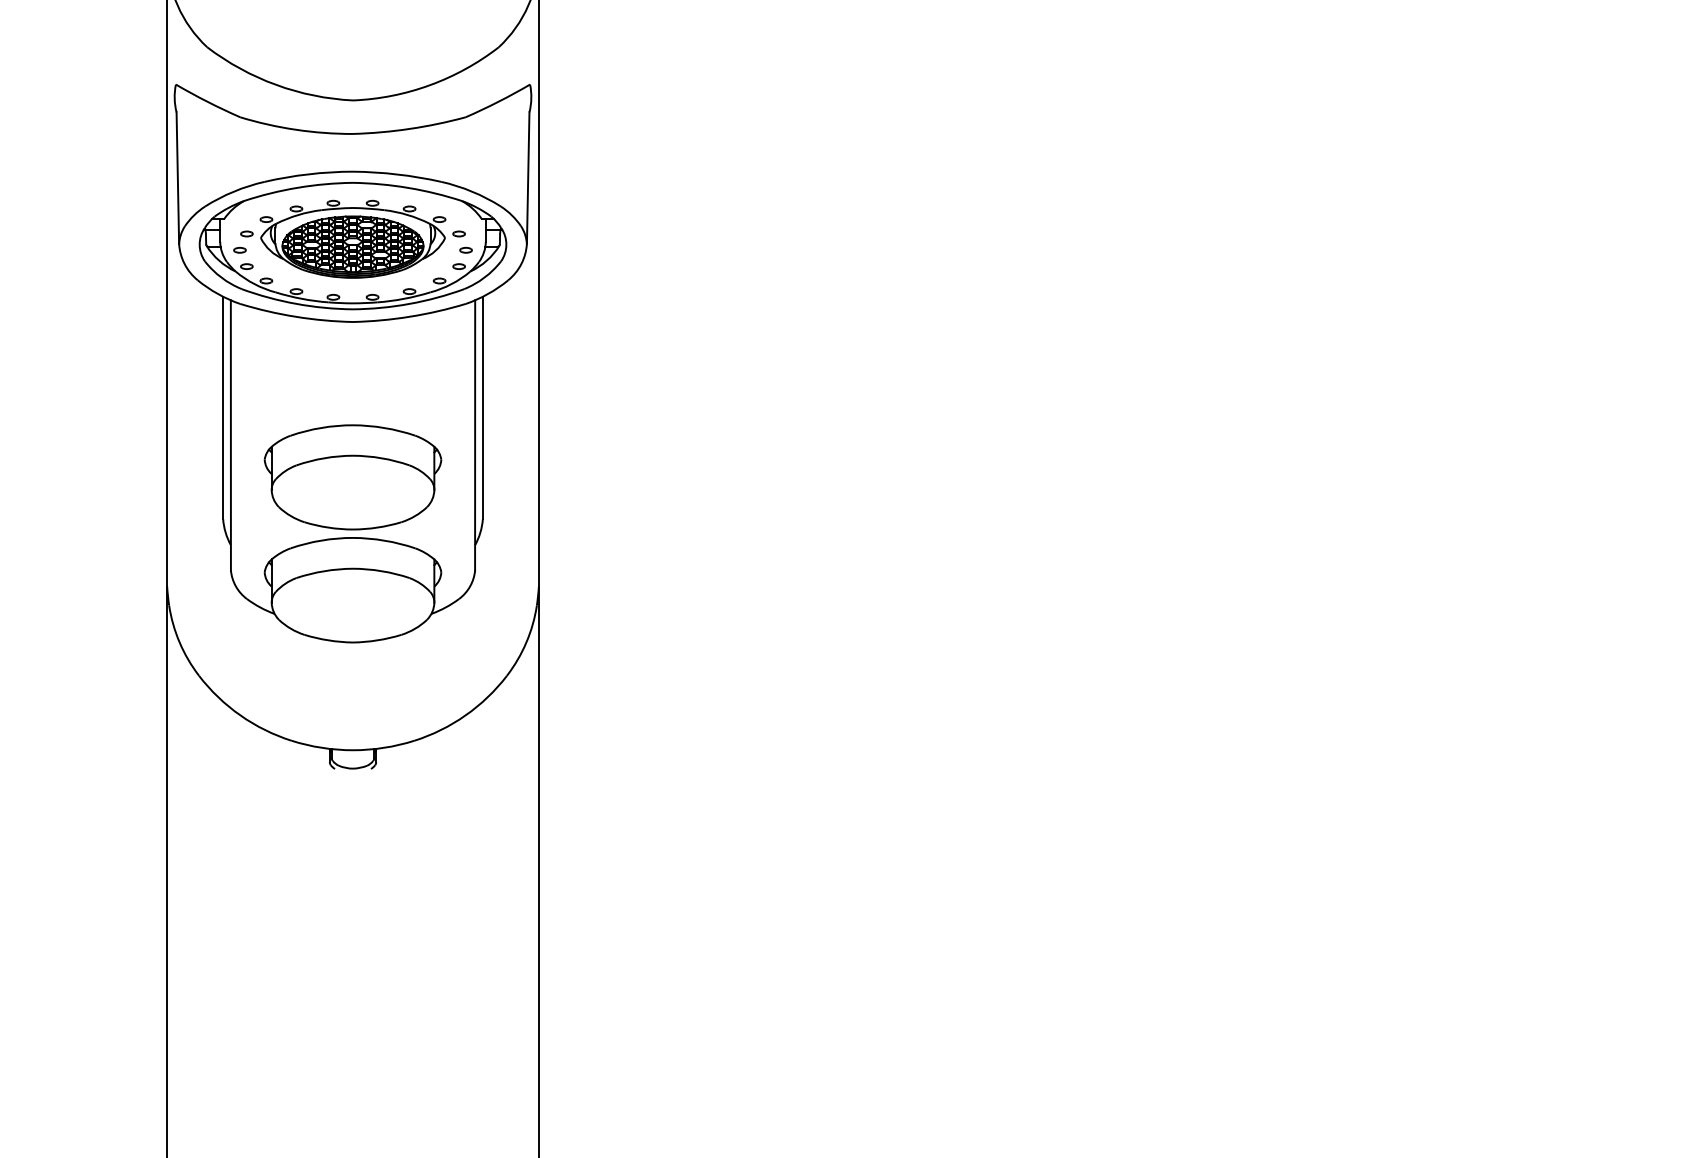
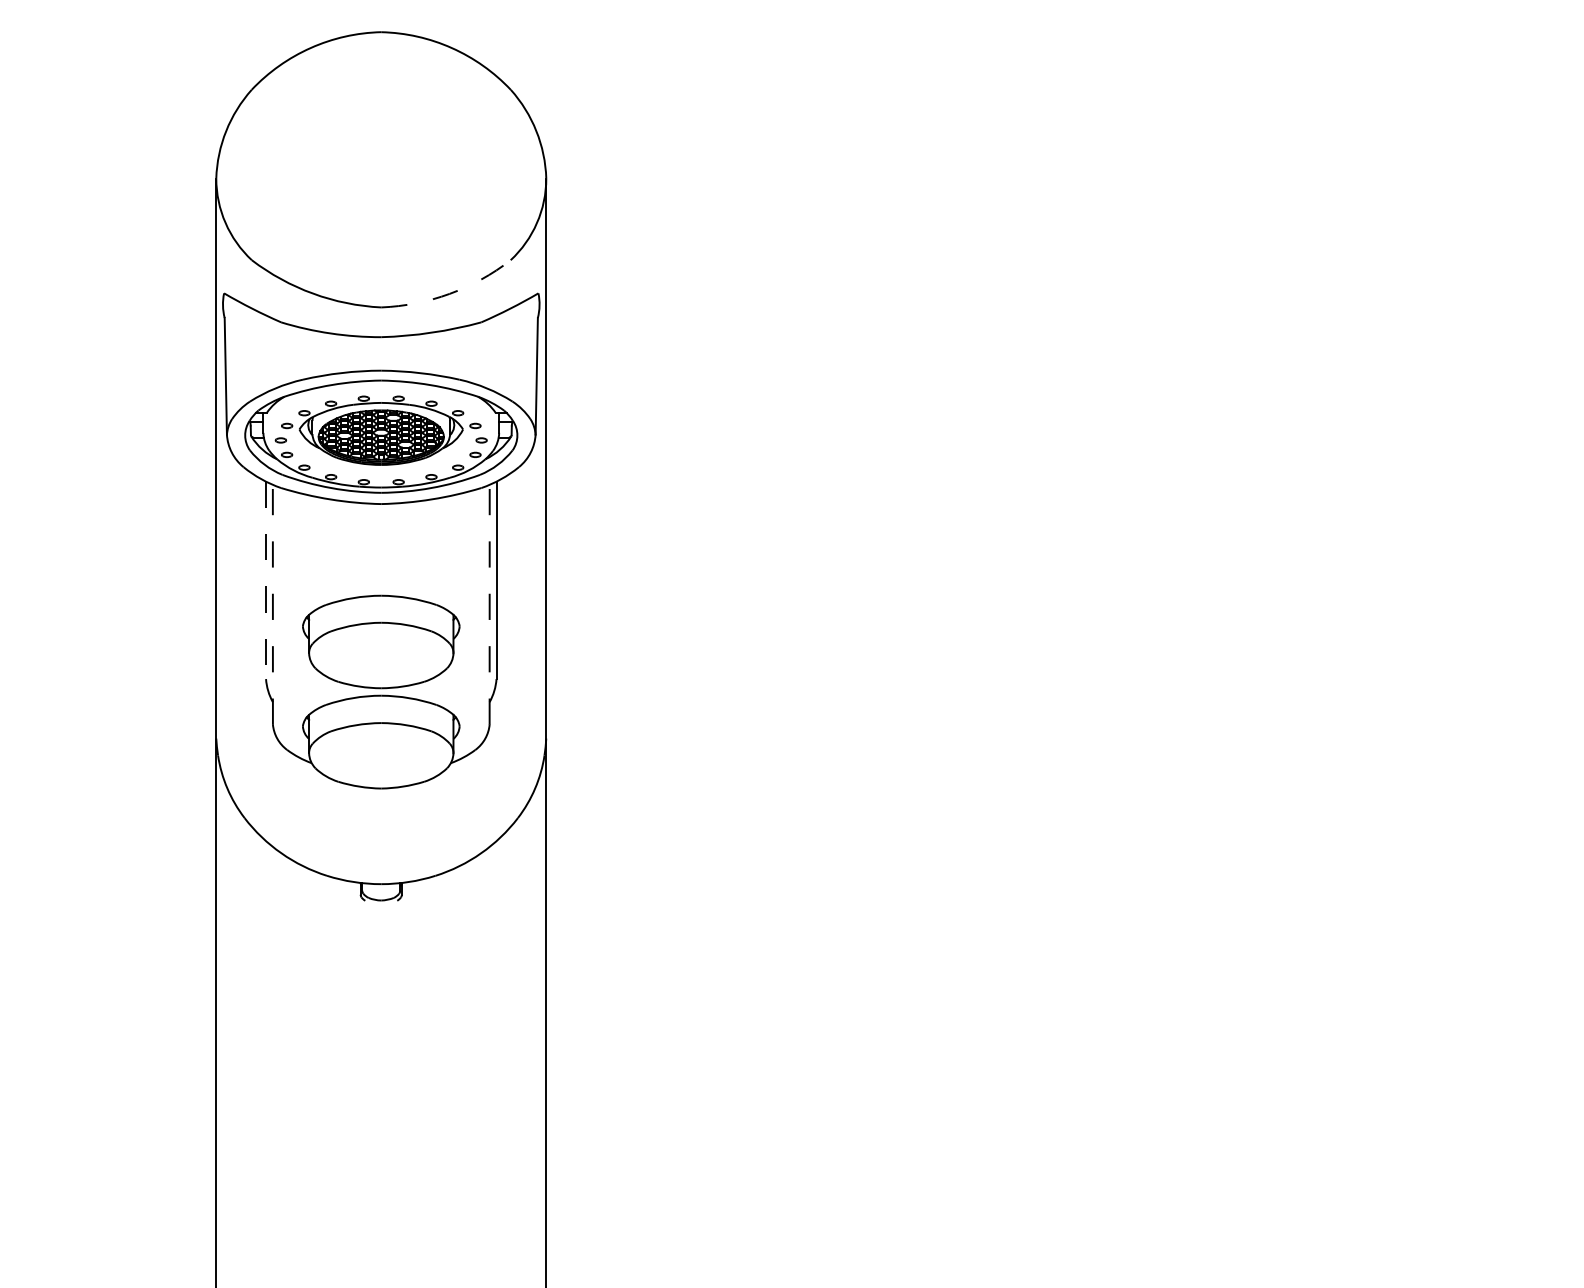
arc: (429, 84) -> (449, 293), solid -> dashed
line: (223, 408) -> (266, 580), solid -> dashed
line: (230, 435) -> (272, 604), solid -> dashed
line: (474, 435) -> (489, 604), solid -> dashed

